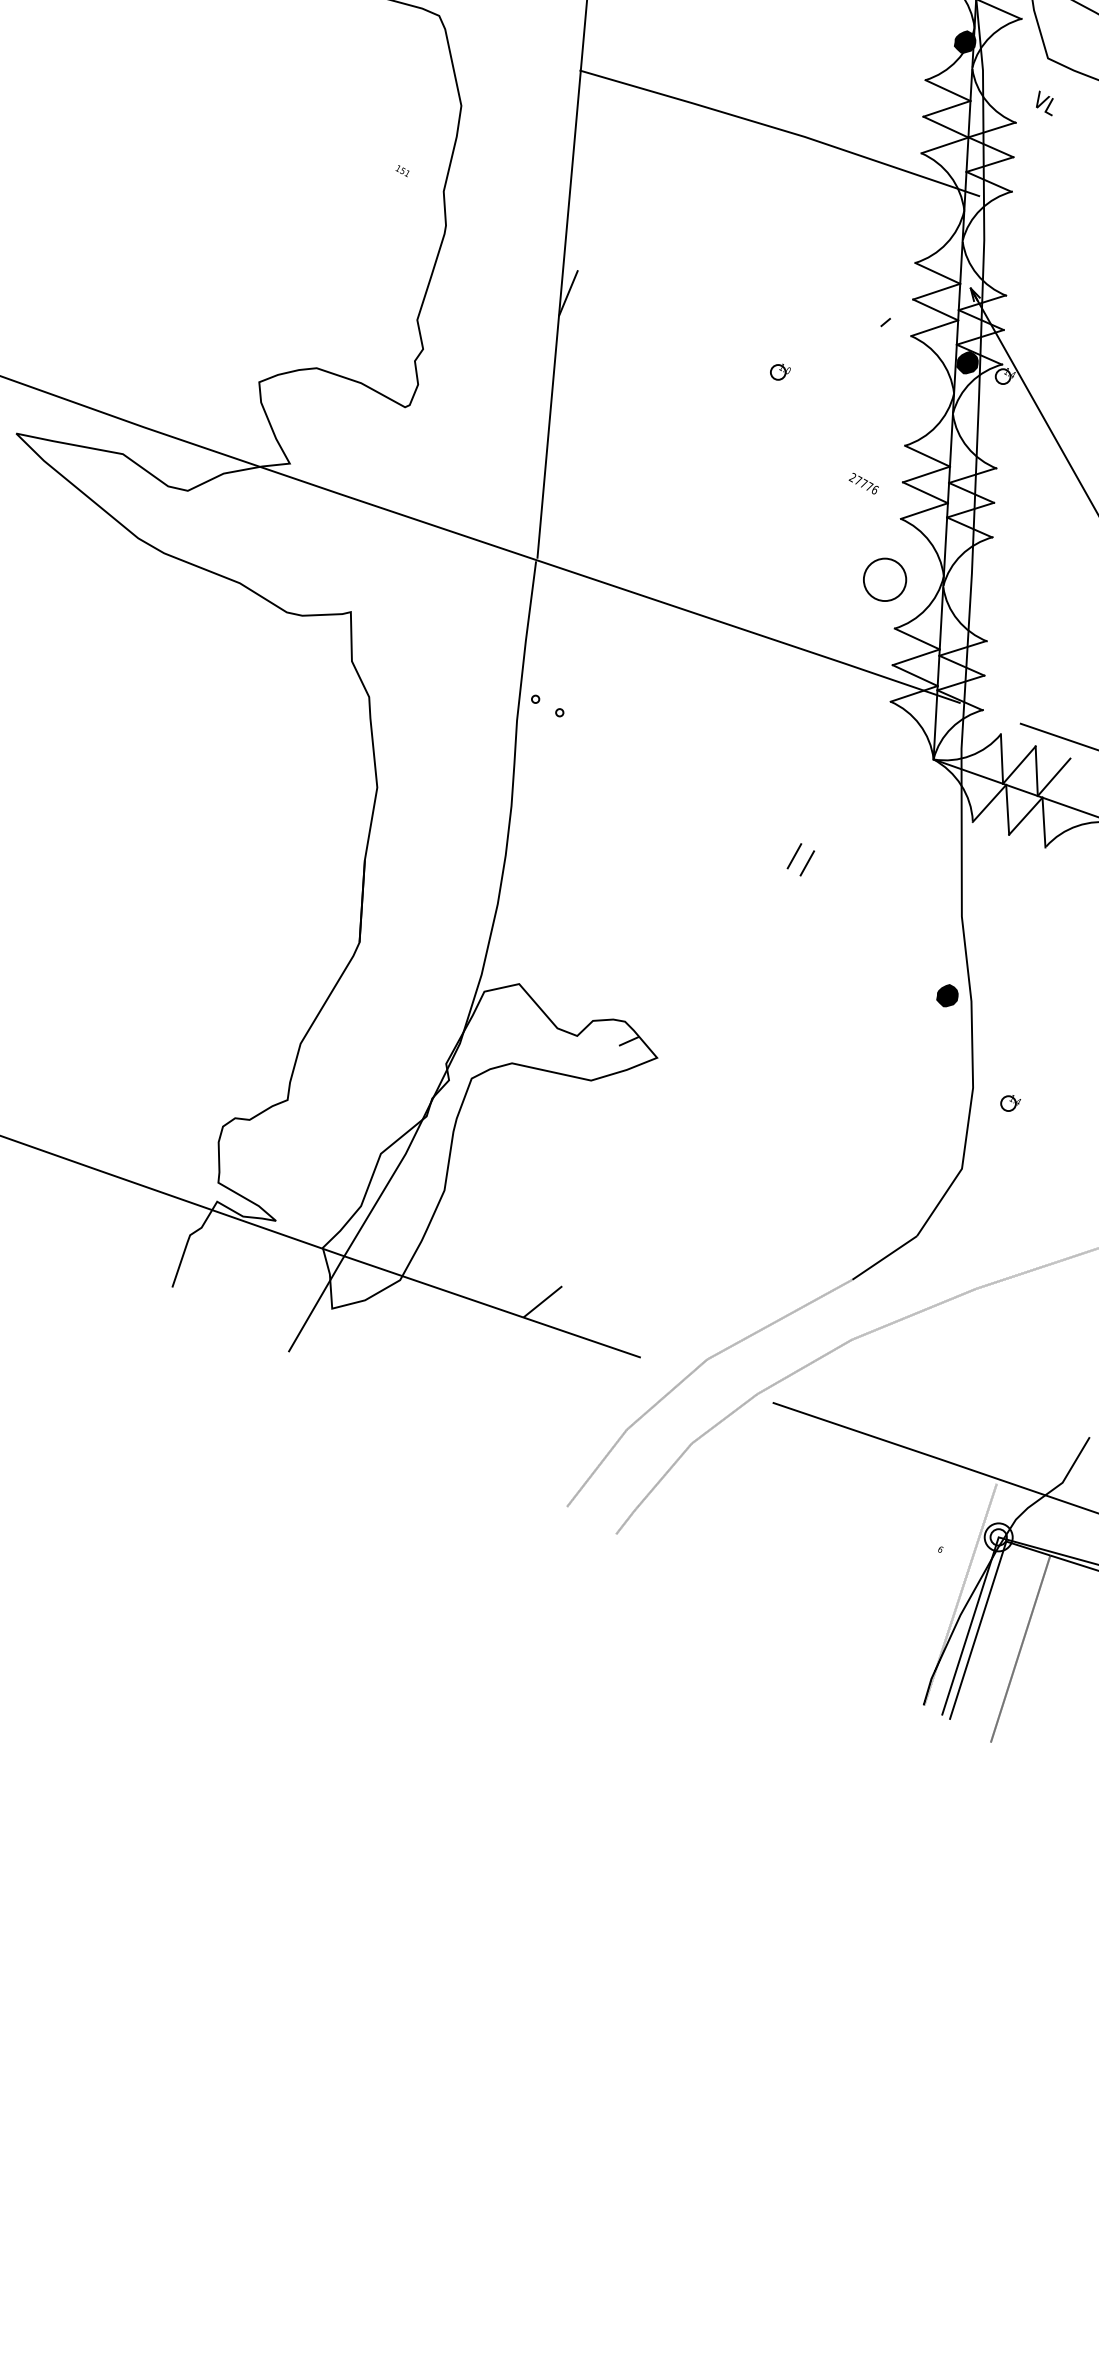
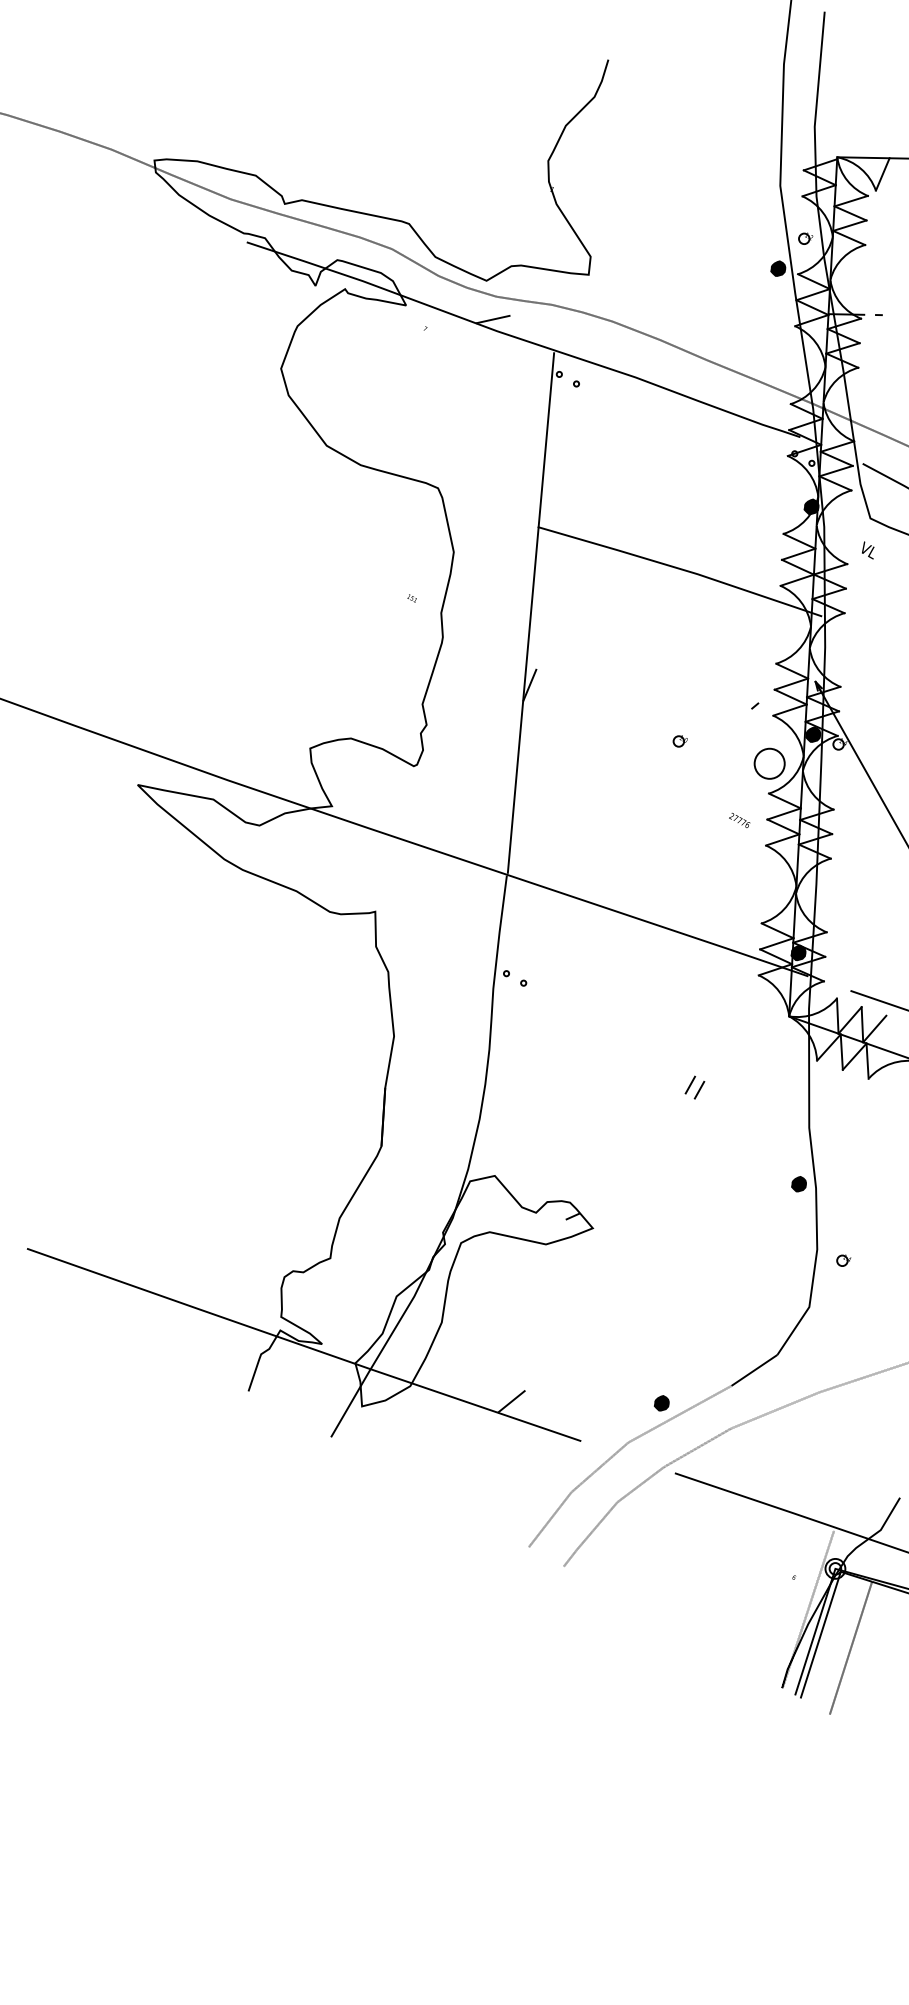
circle: (884, 579) -> (769, 763), moved
fill: (946, 669) -> (798, 952), added
fill: (753, 1303) -> (661, 1402), added

